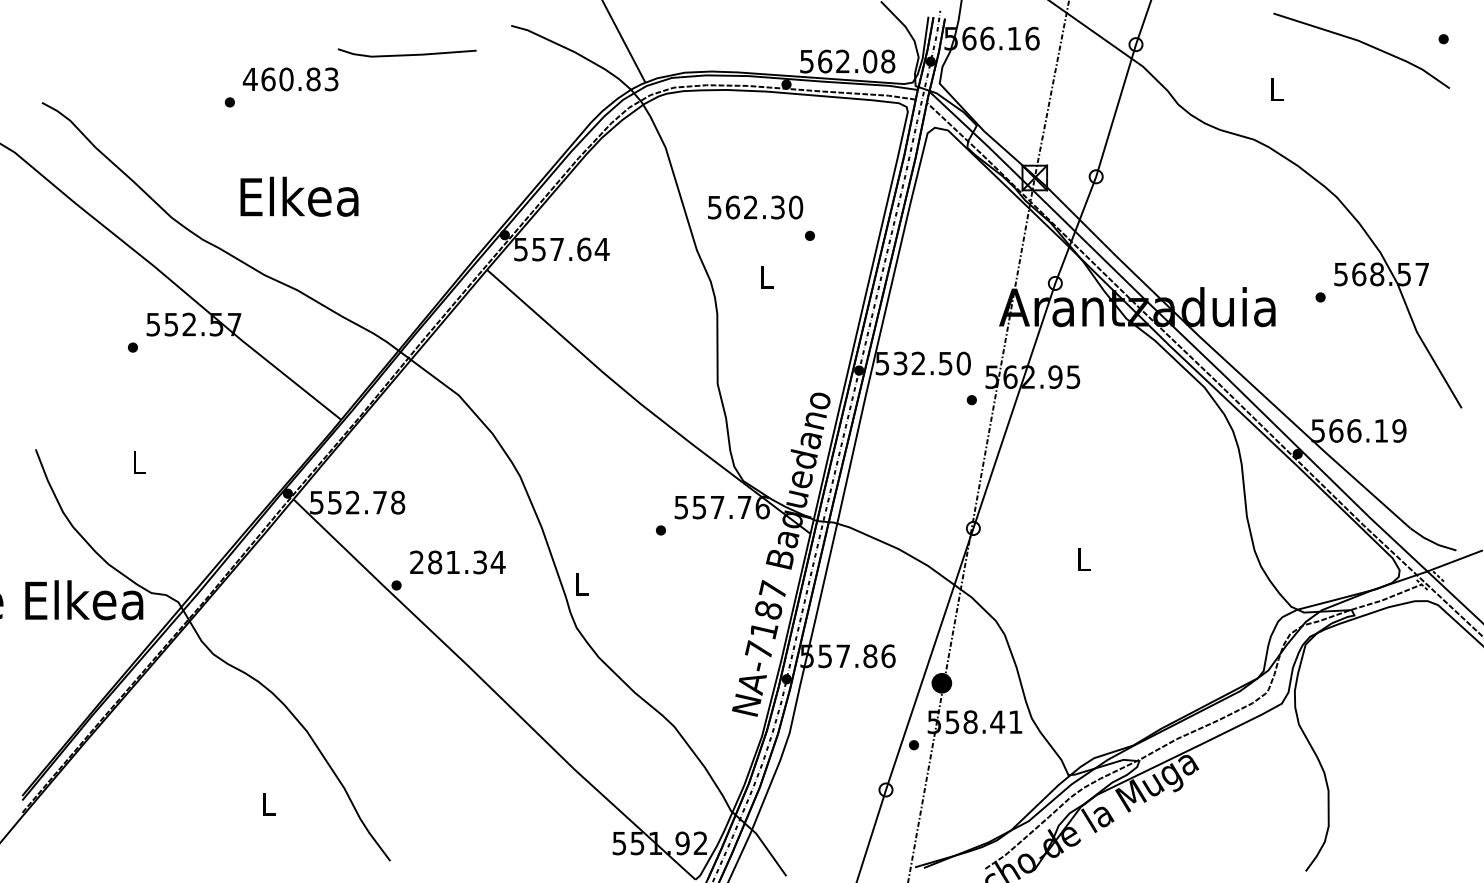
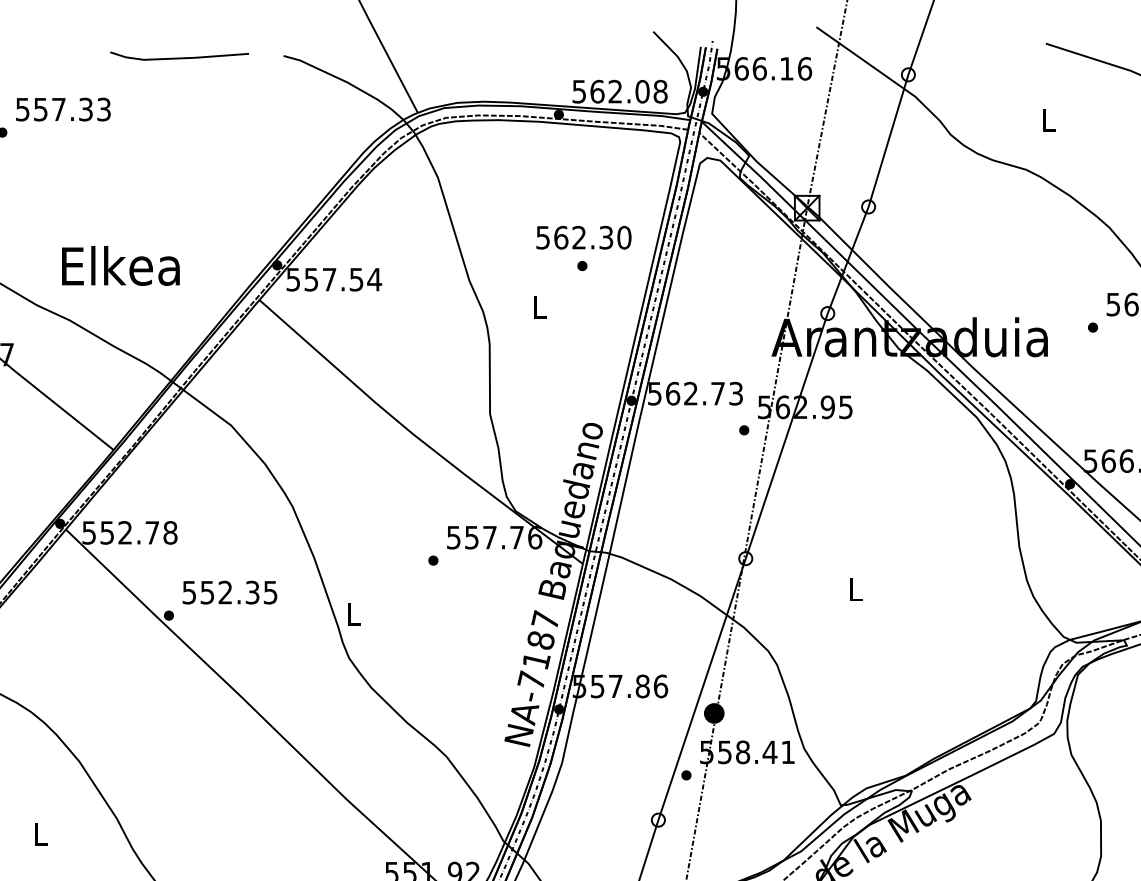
line: (406, 54) -> (178, 57), moved
text: (281, 79) -> (53, 109), 460.83 -> 557.33
text: (299, 196) -> (120, 265), moved
text: (755, 207) -> (583, 237), moved
text: (584, 249) -> (356, 279), 557.64 -> 557.54
text: (931, 363) -> (703, 393), 532.50 -> 562.73
text: (457, 562) -> (229, 592), 281.34 -> 552.35

